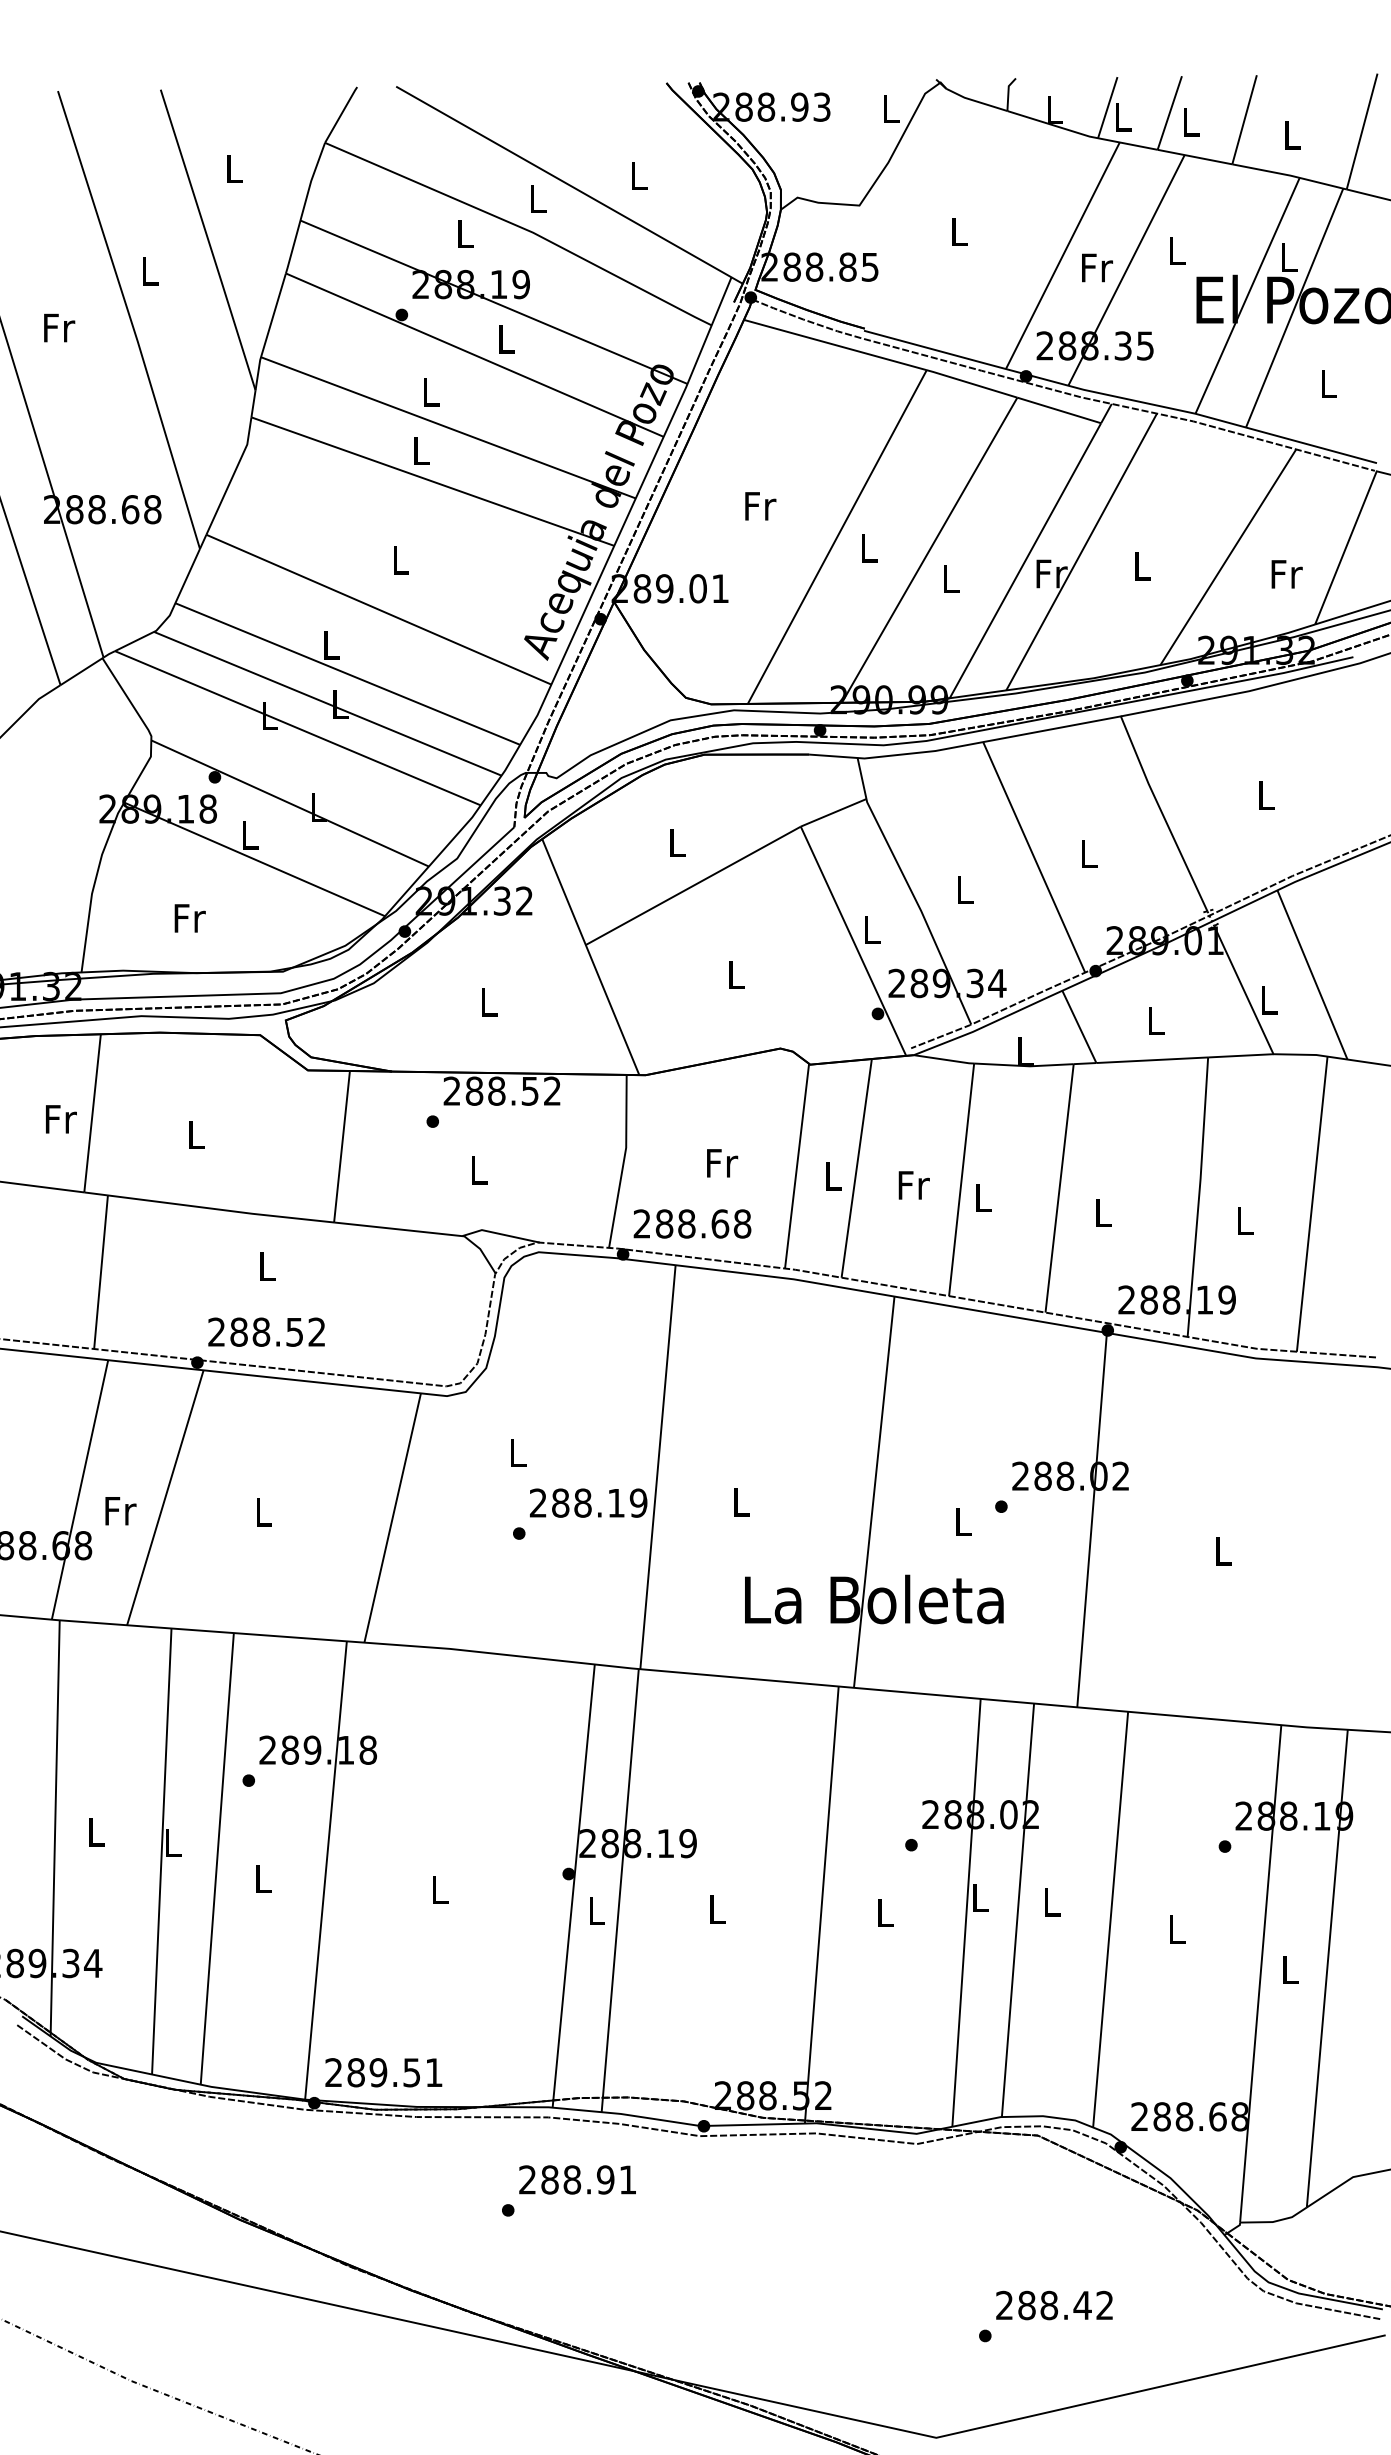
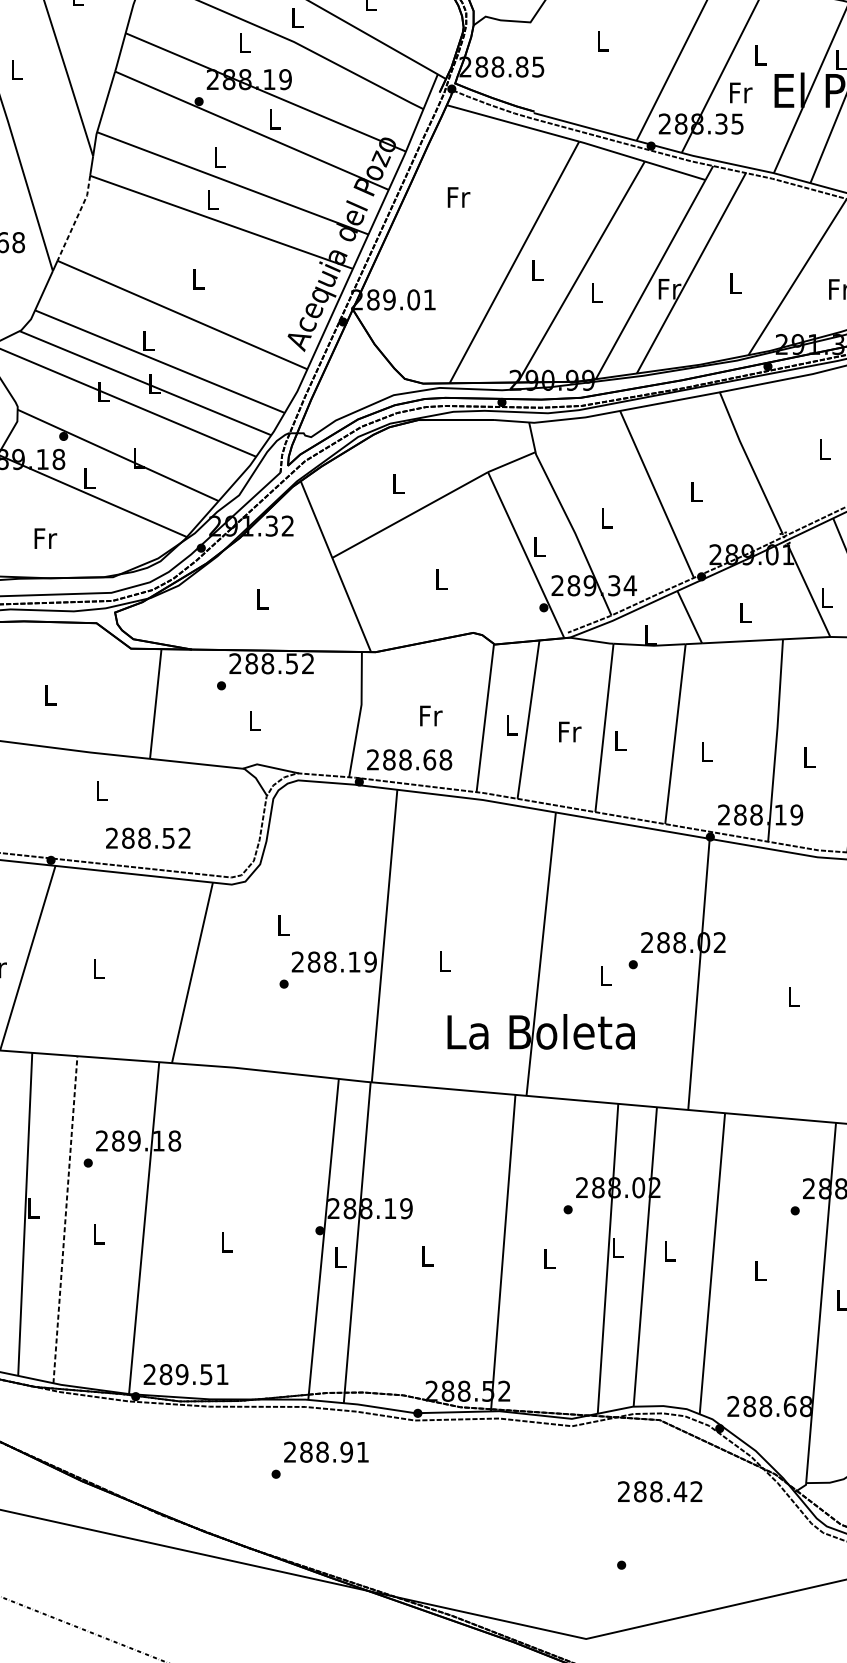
text: (1097, 267) -> (741, 92), moved
line: (232, 477) -> (76, 219), solid -> dashed
text: (760, 506) -> (458, 197), moved
text: (266, 1331) -> (148, 837), moved
line: (217, 1858) -> (65, 1219), solid -> dashed
text: (1054, 2305) -> (660, 1491), moved

